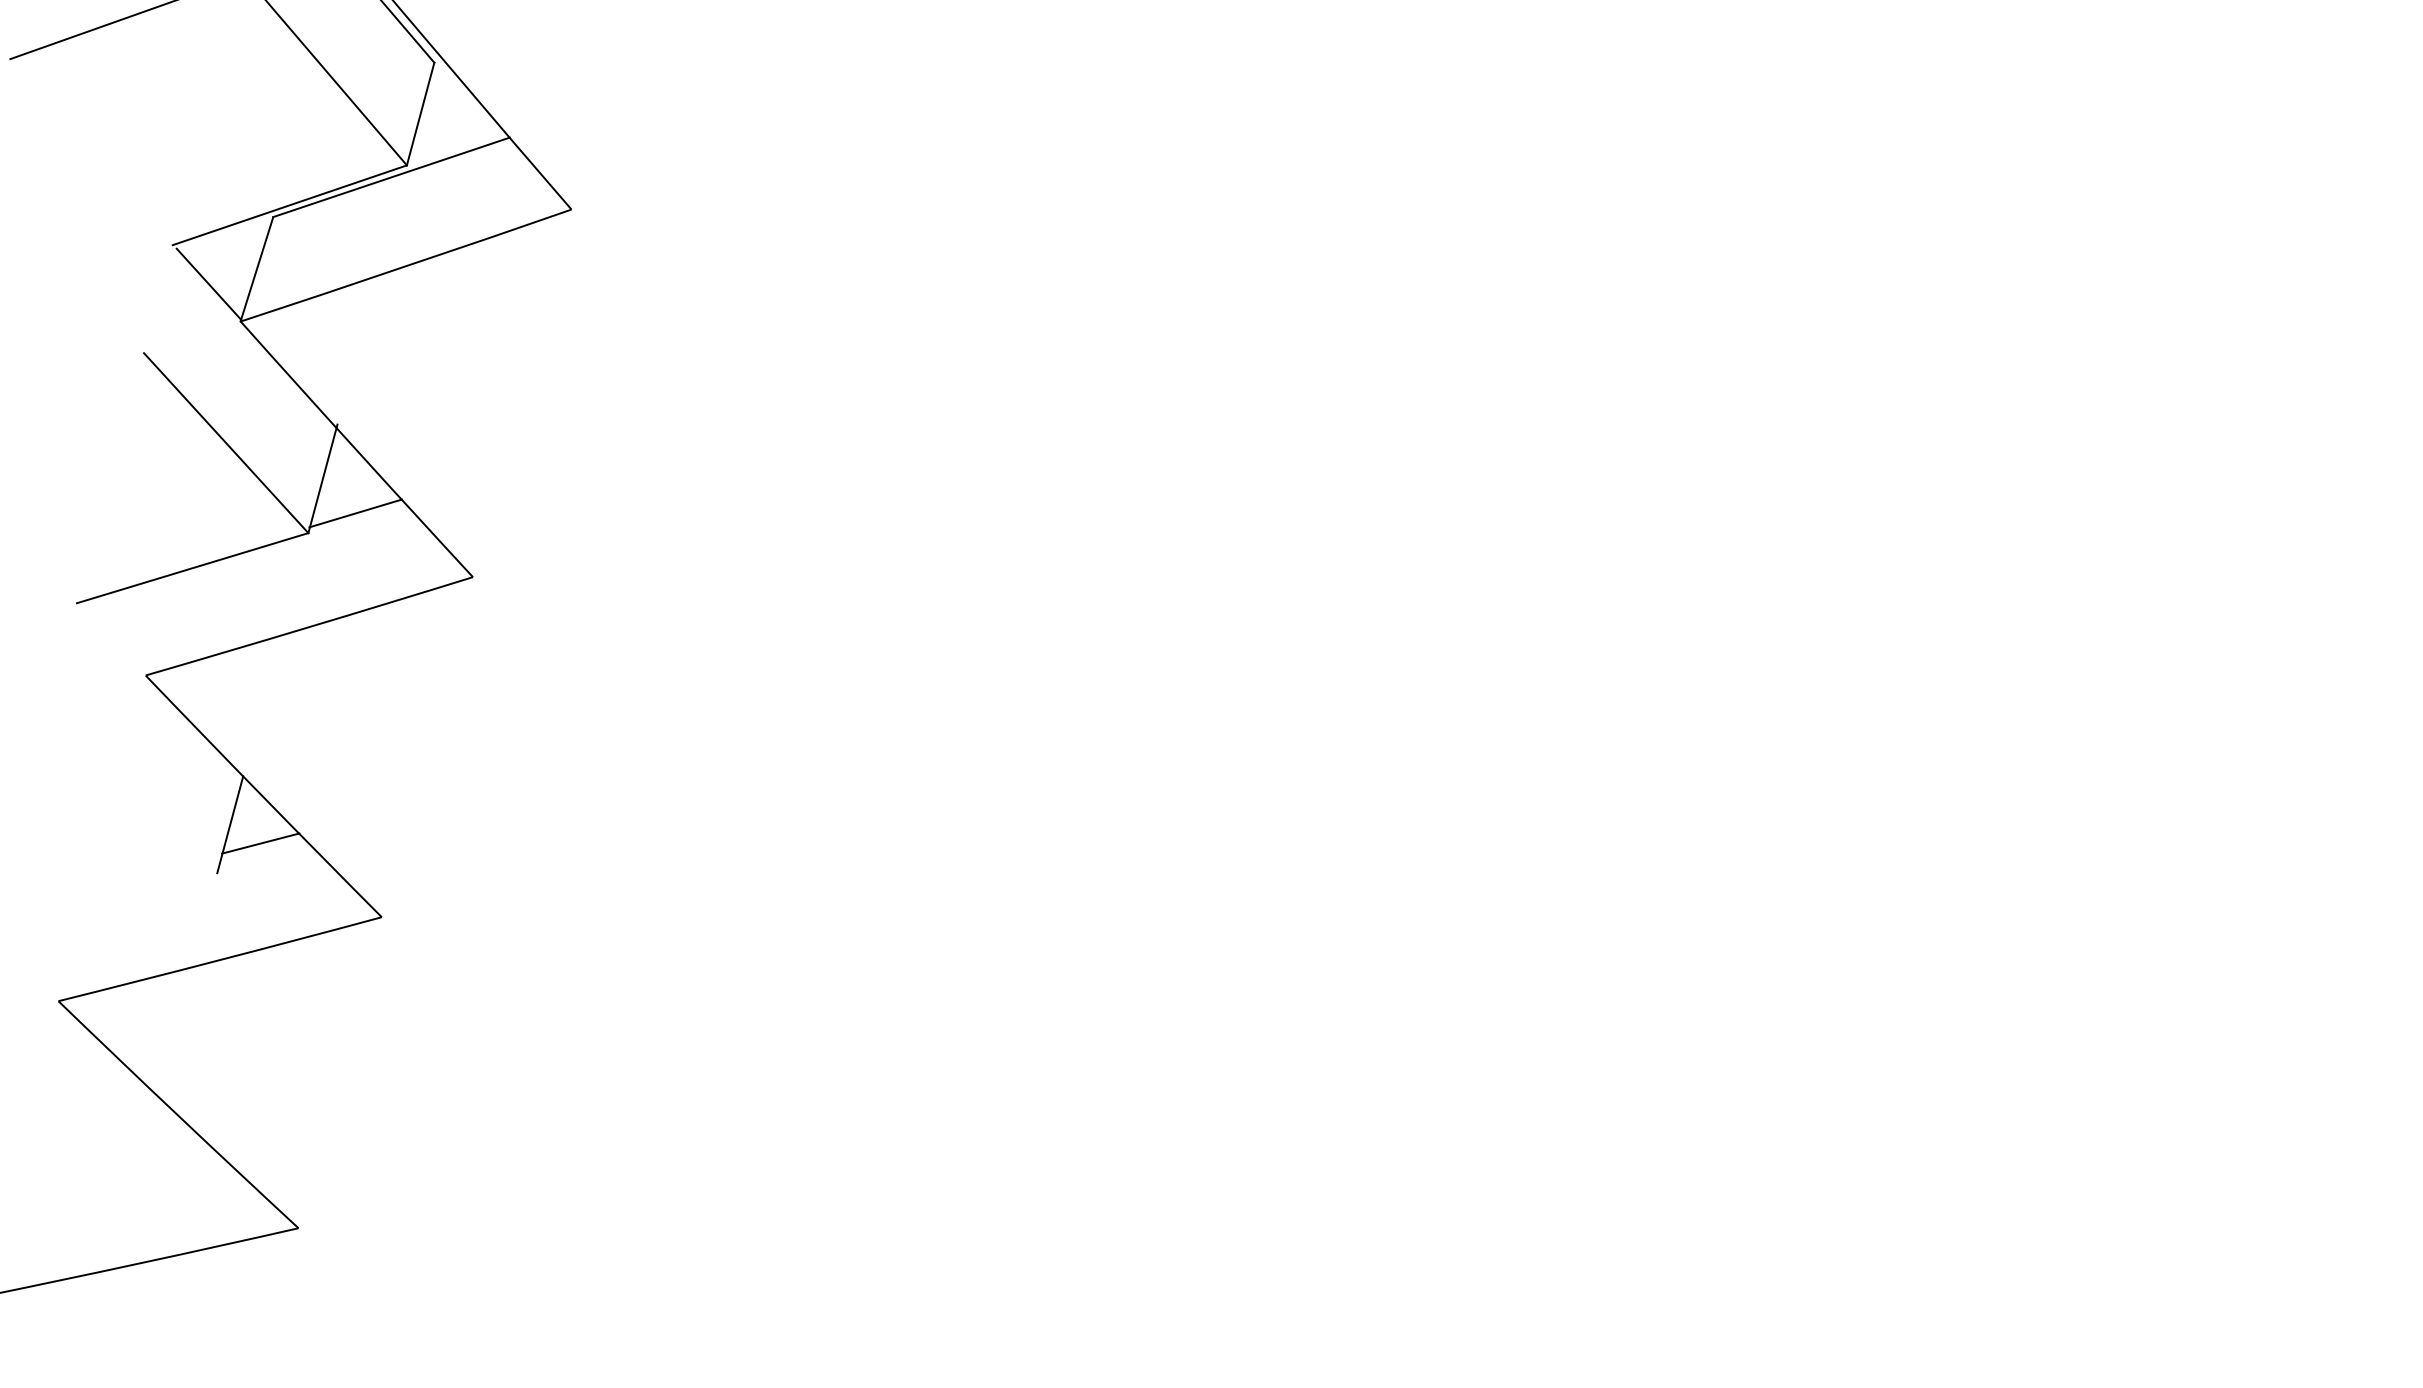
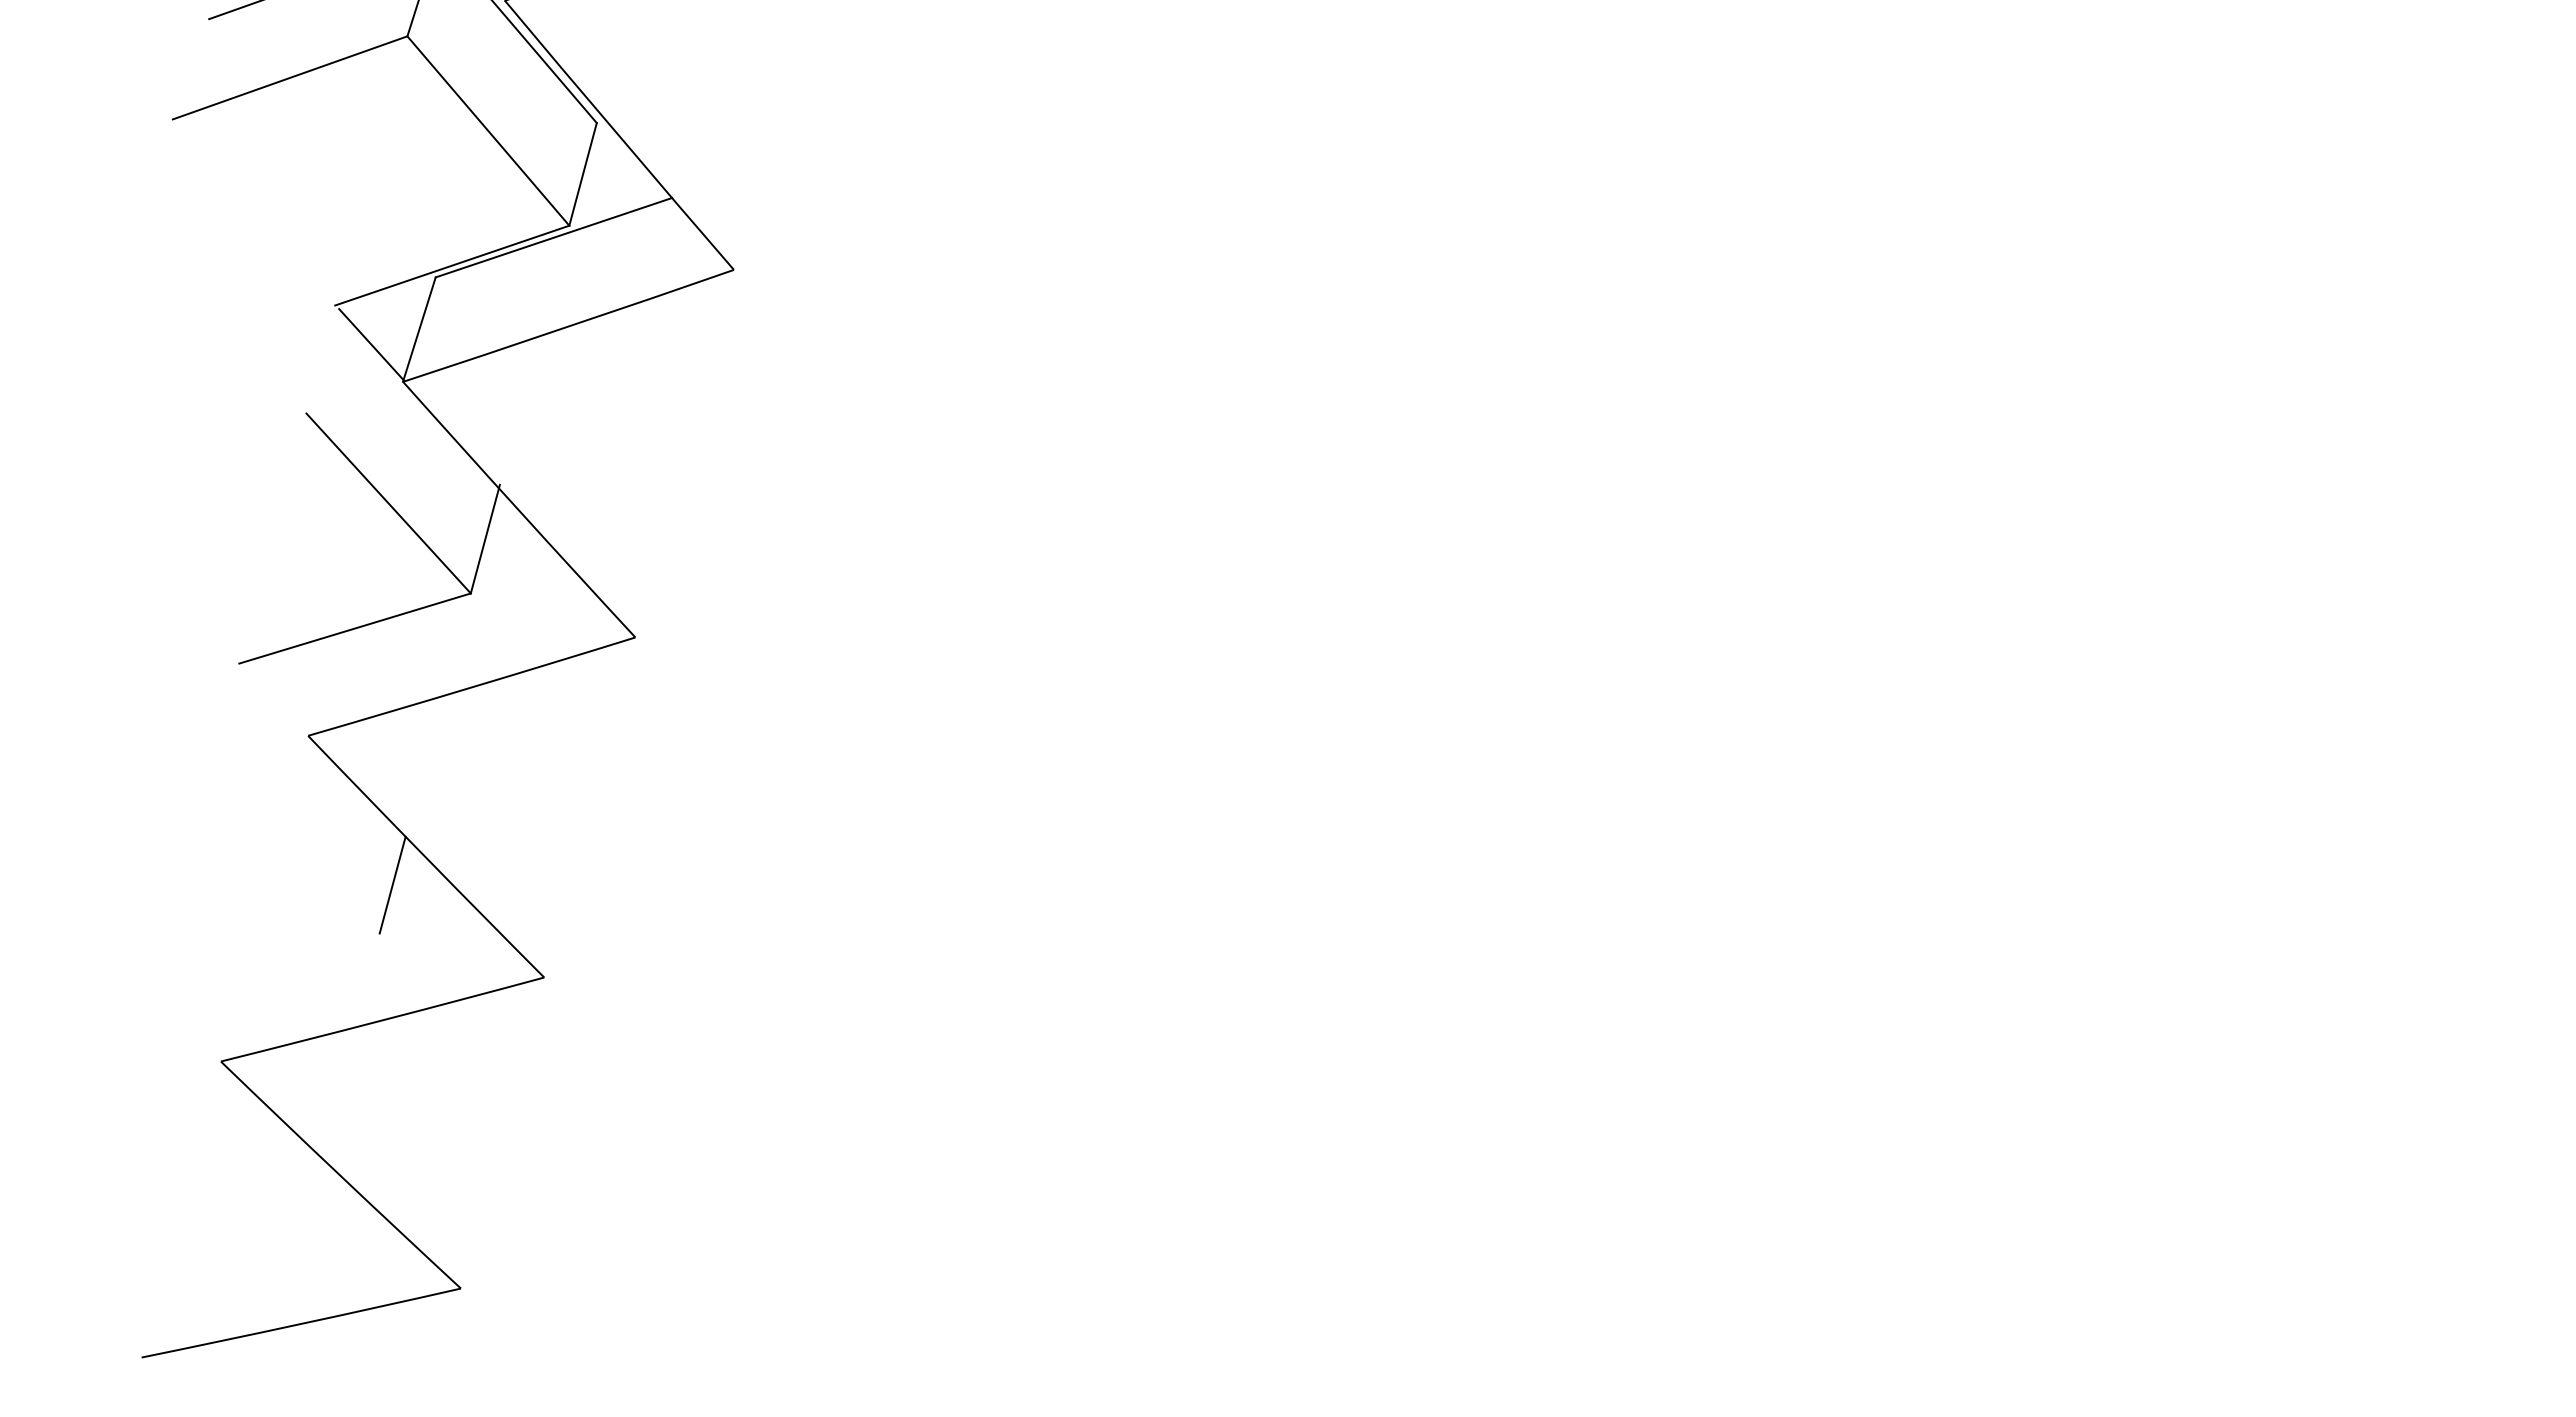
line: (355, 513) -> (517, 573), removed
line: (260, 843) -> (422, 903), removed

